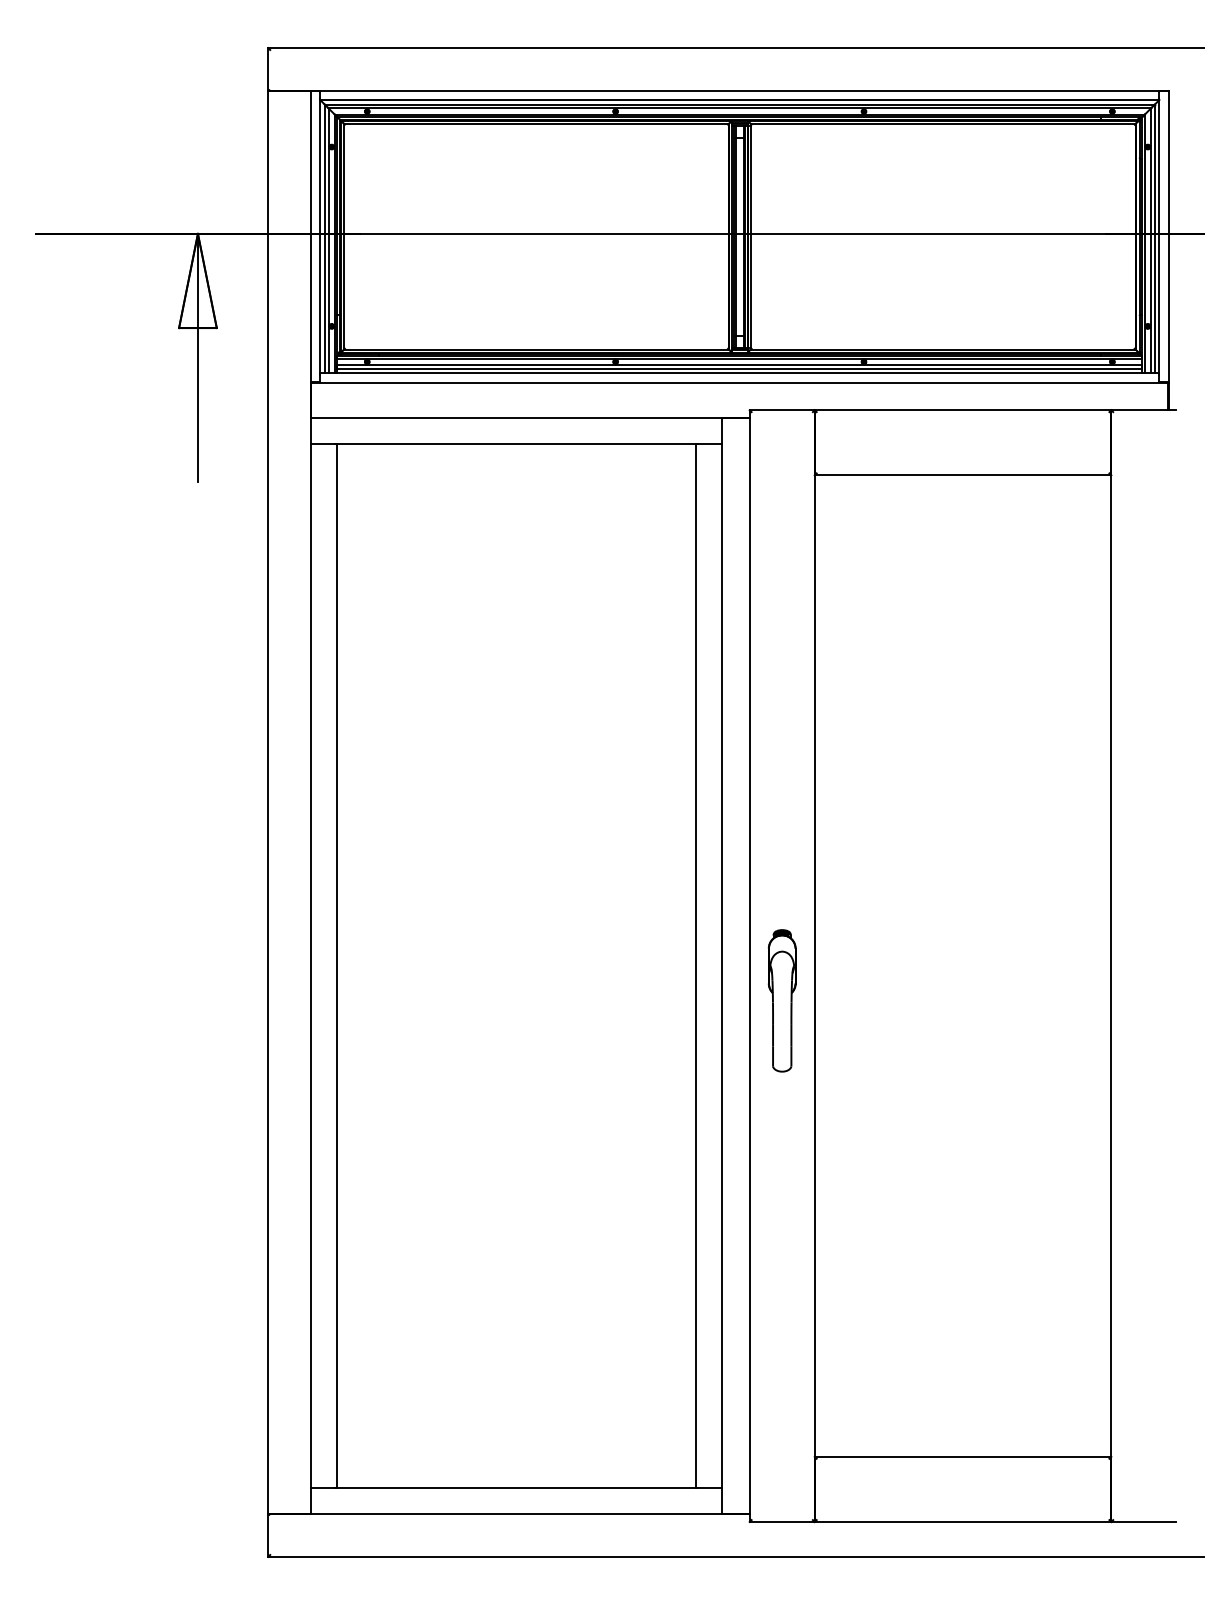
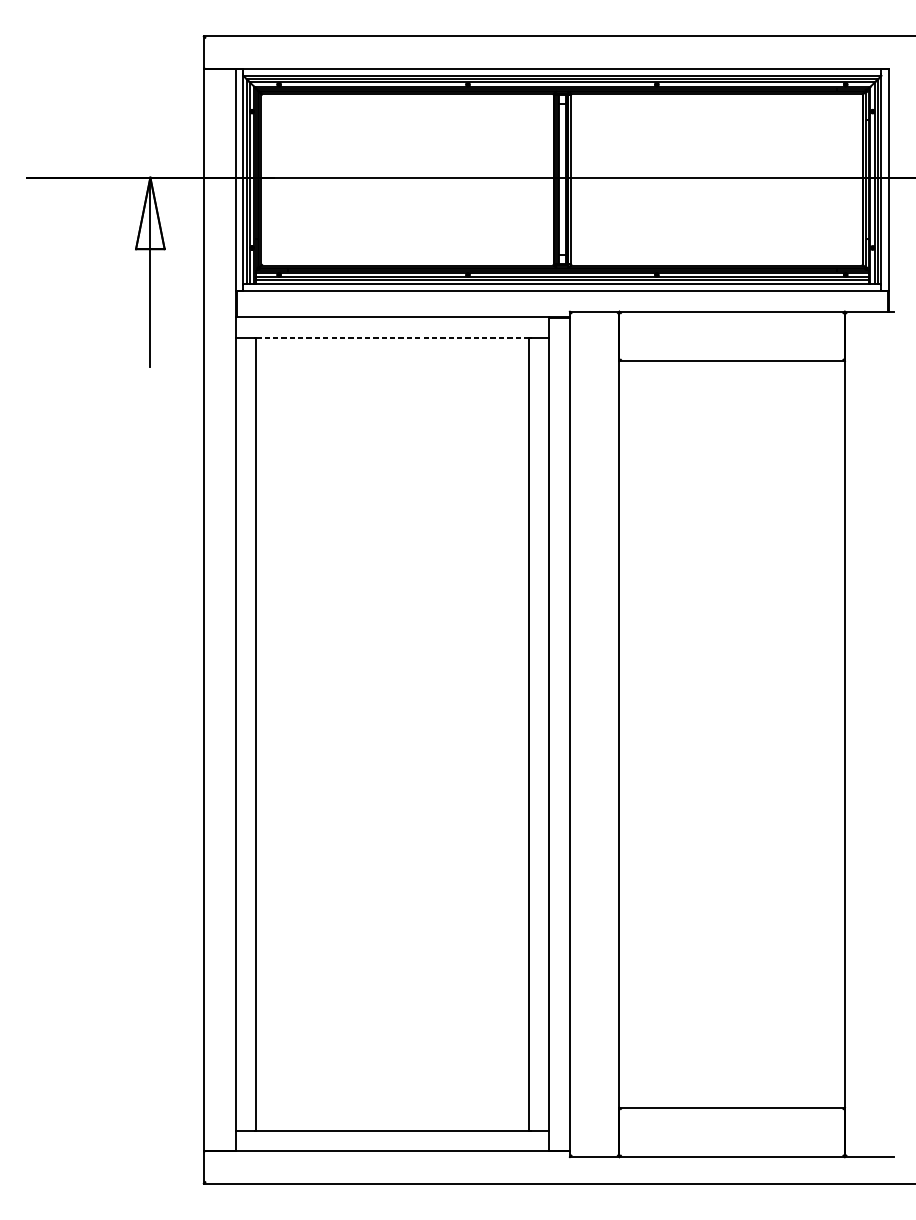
line: (517, 444) -> (393, 337), solid -> dashed
part: (781, 1000) -> (594, 760), removed

